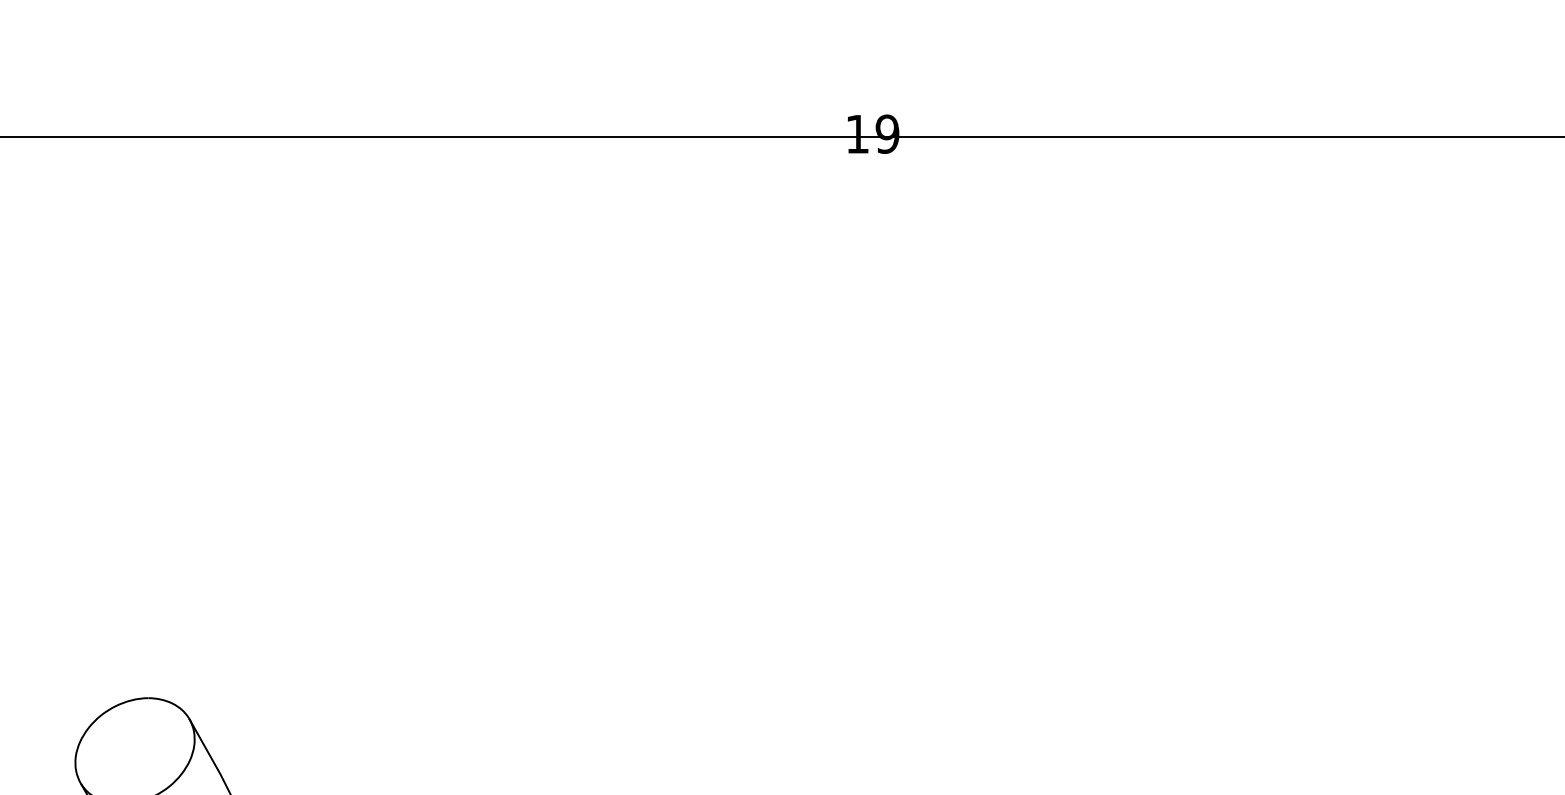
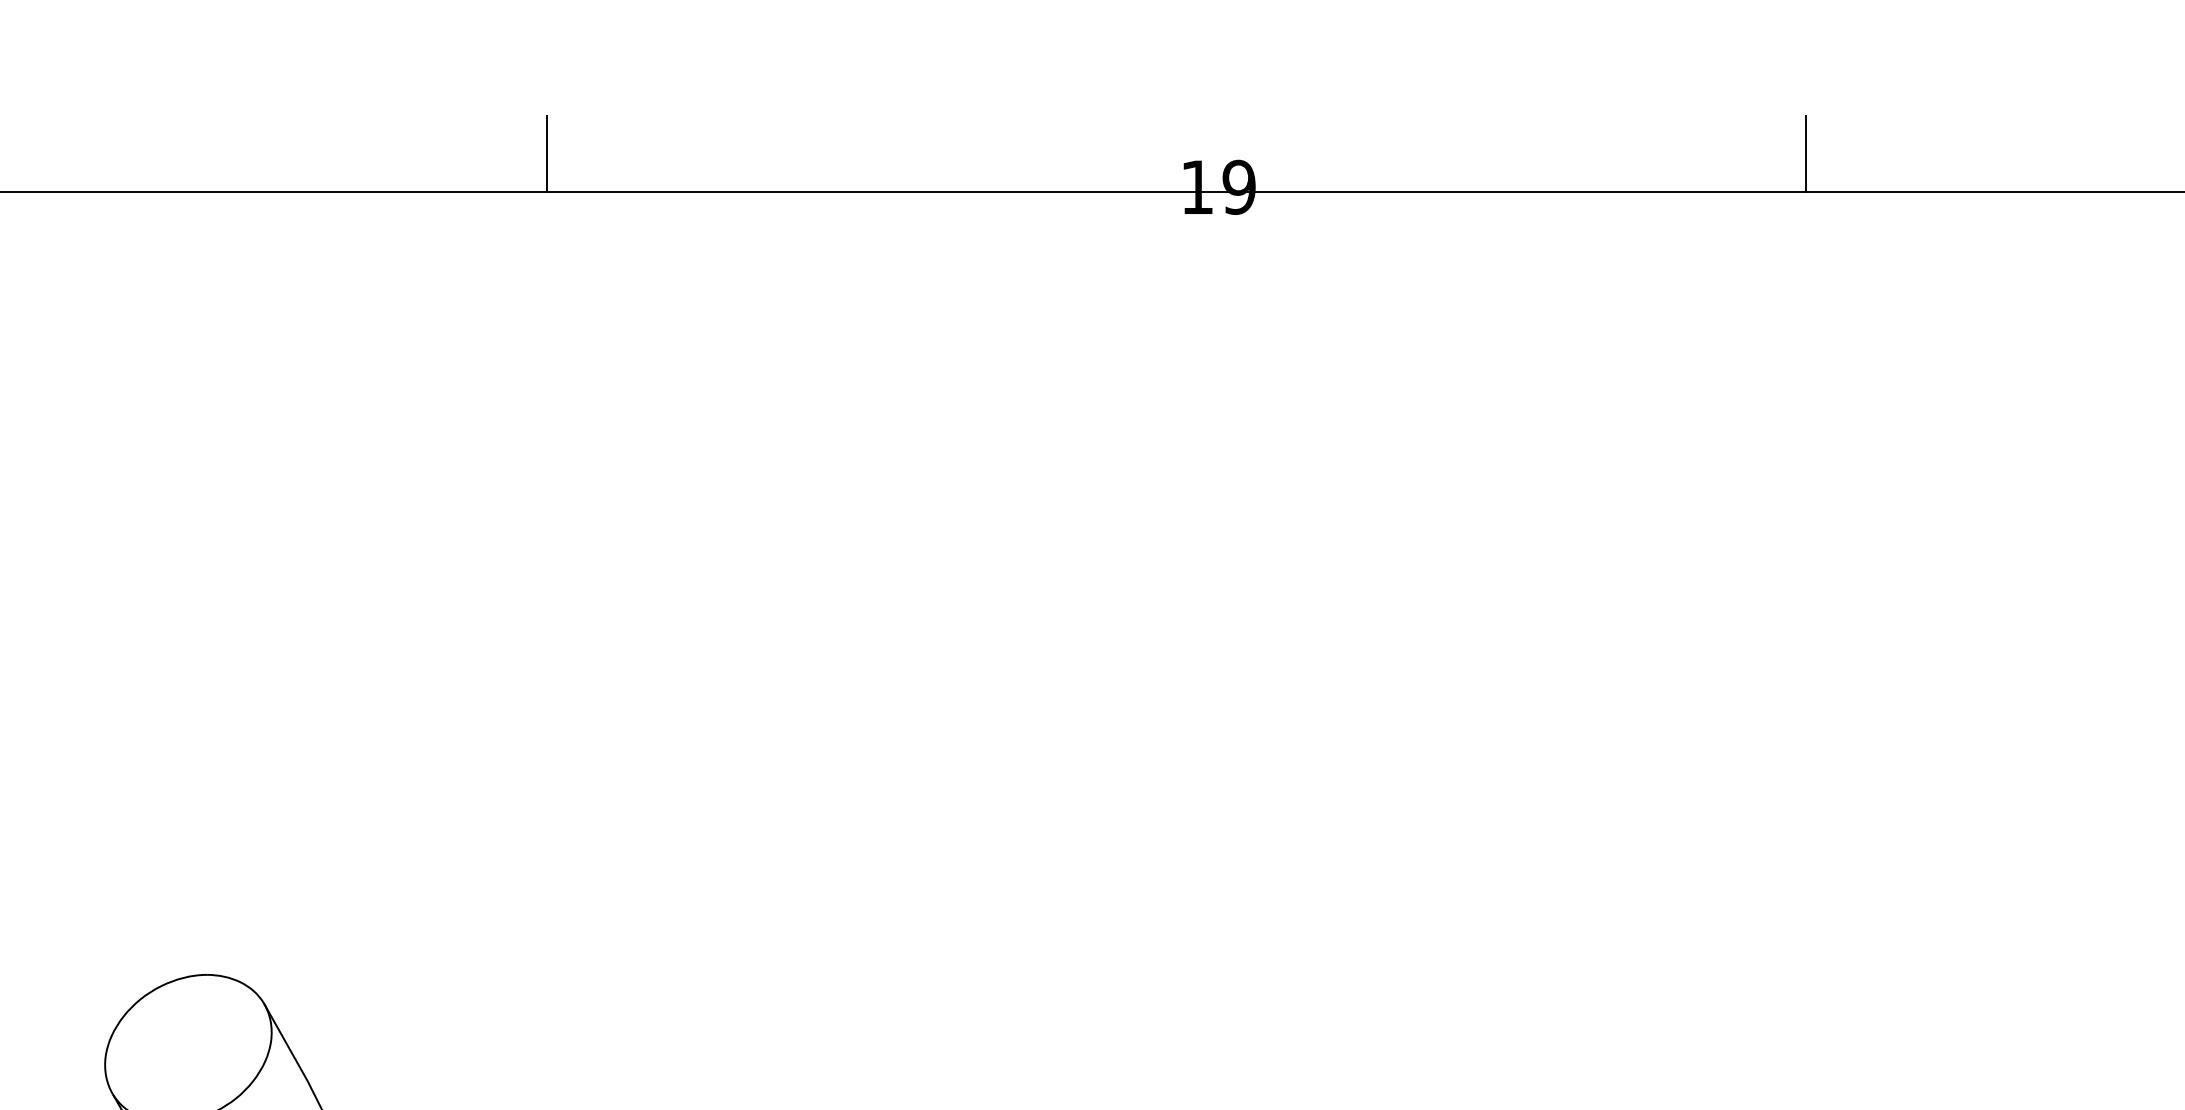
line: (391, 110) -> (546, 154), added
line: (1293, 110) -> (1806, 154), added

